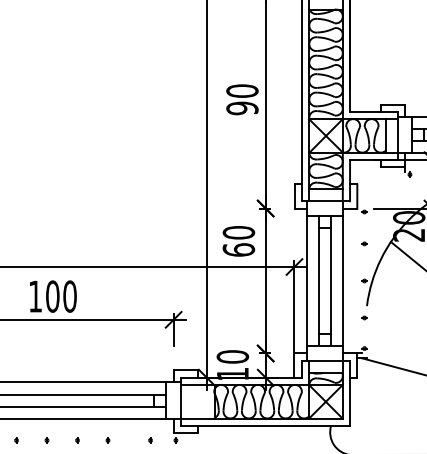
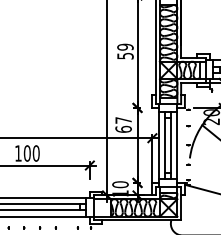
text: (242, 99) -> (125, 51), 90 -> 59
text: (238, 232) -> (123, 120), 60 -> 67

